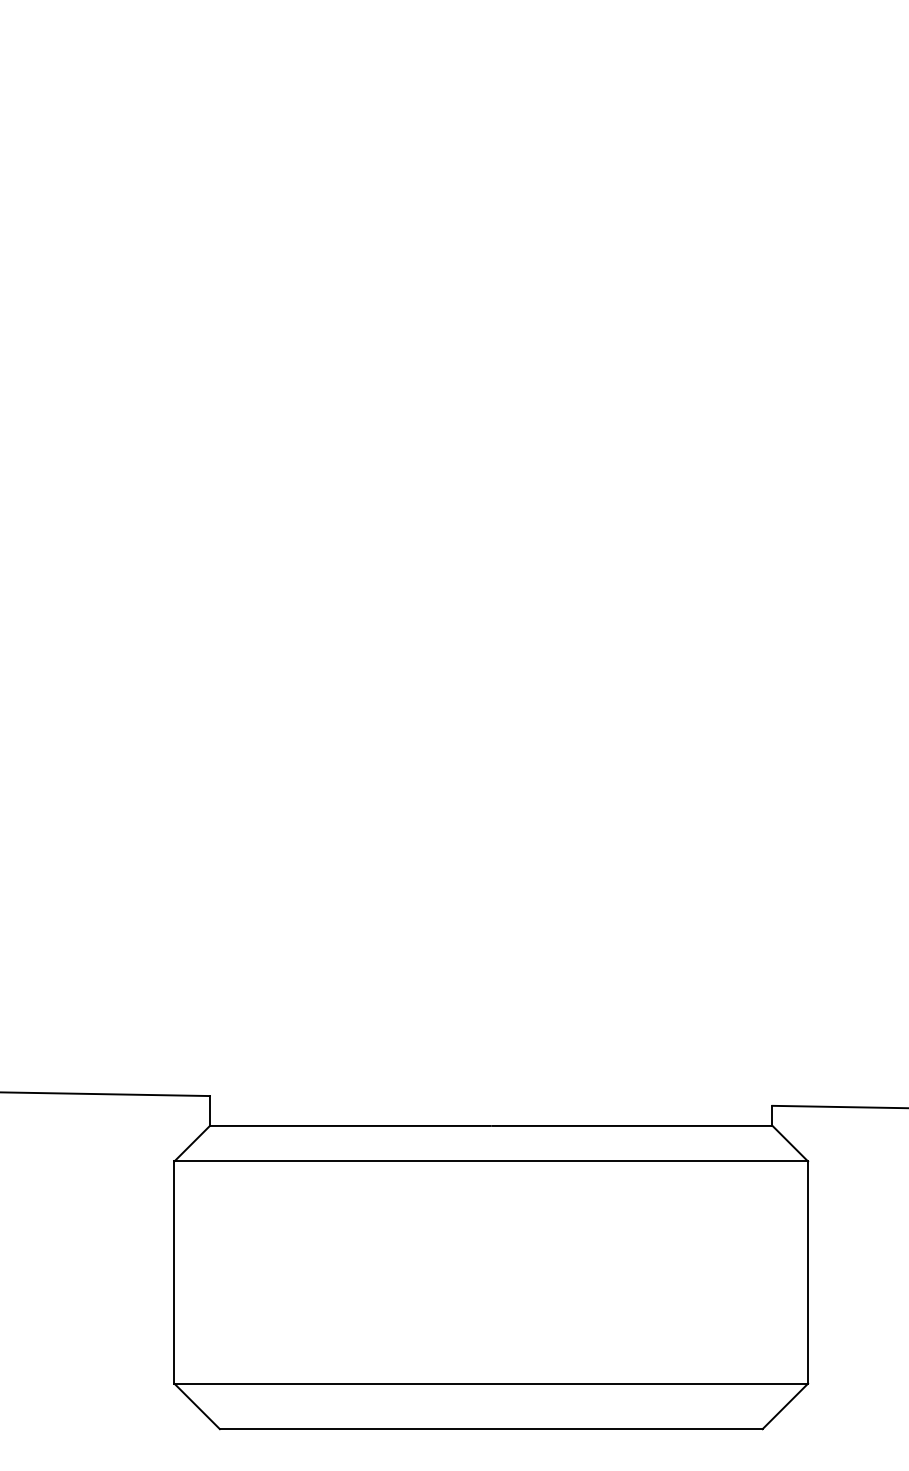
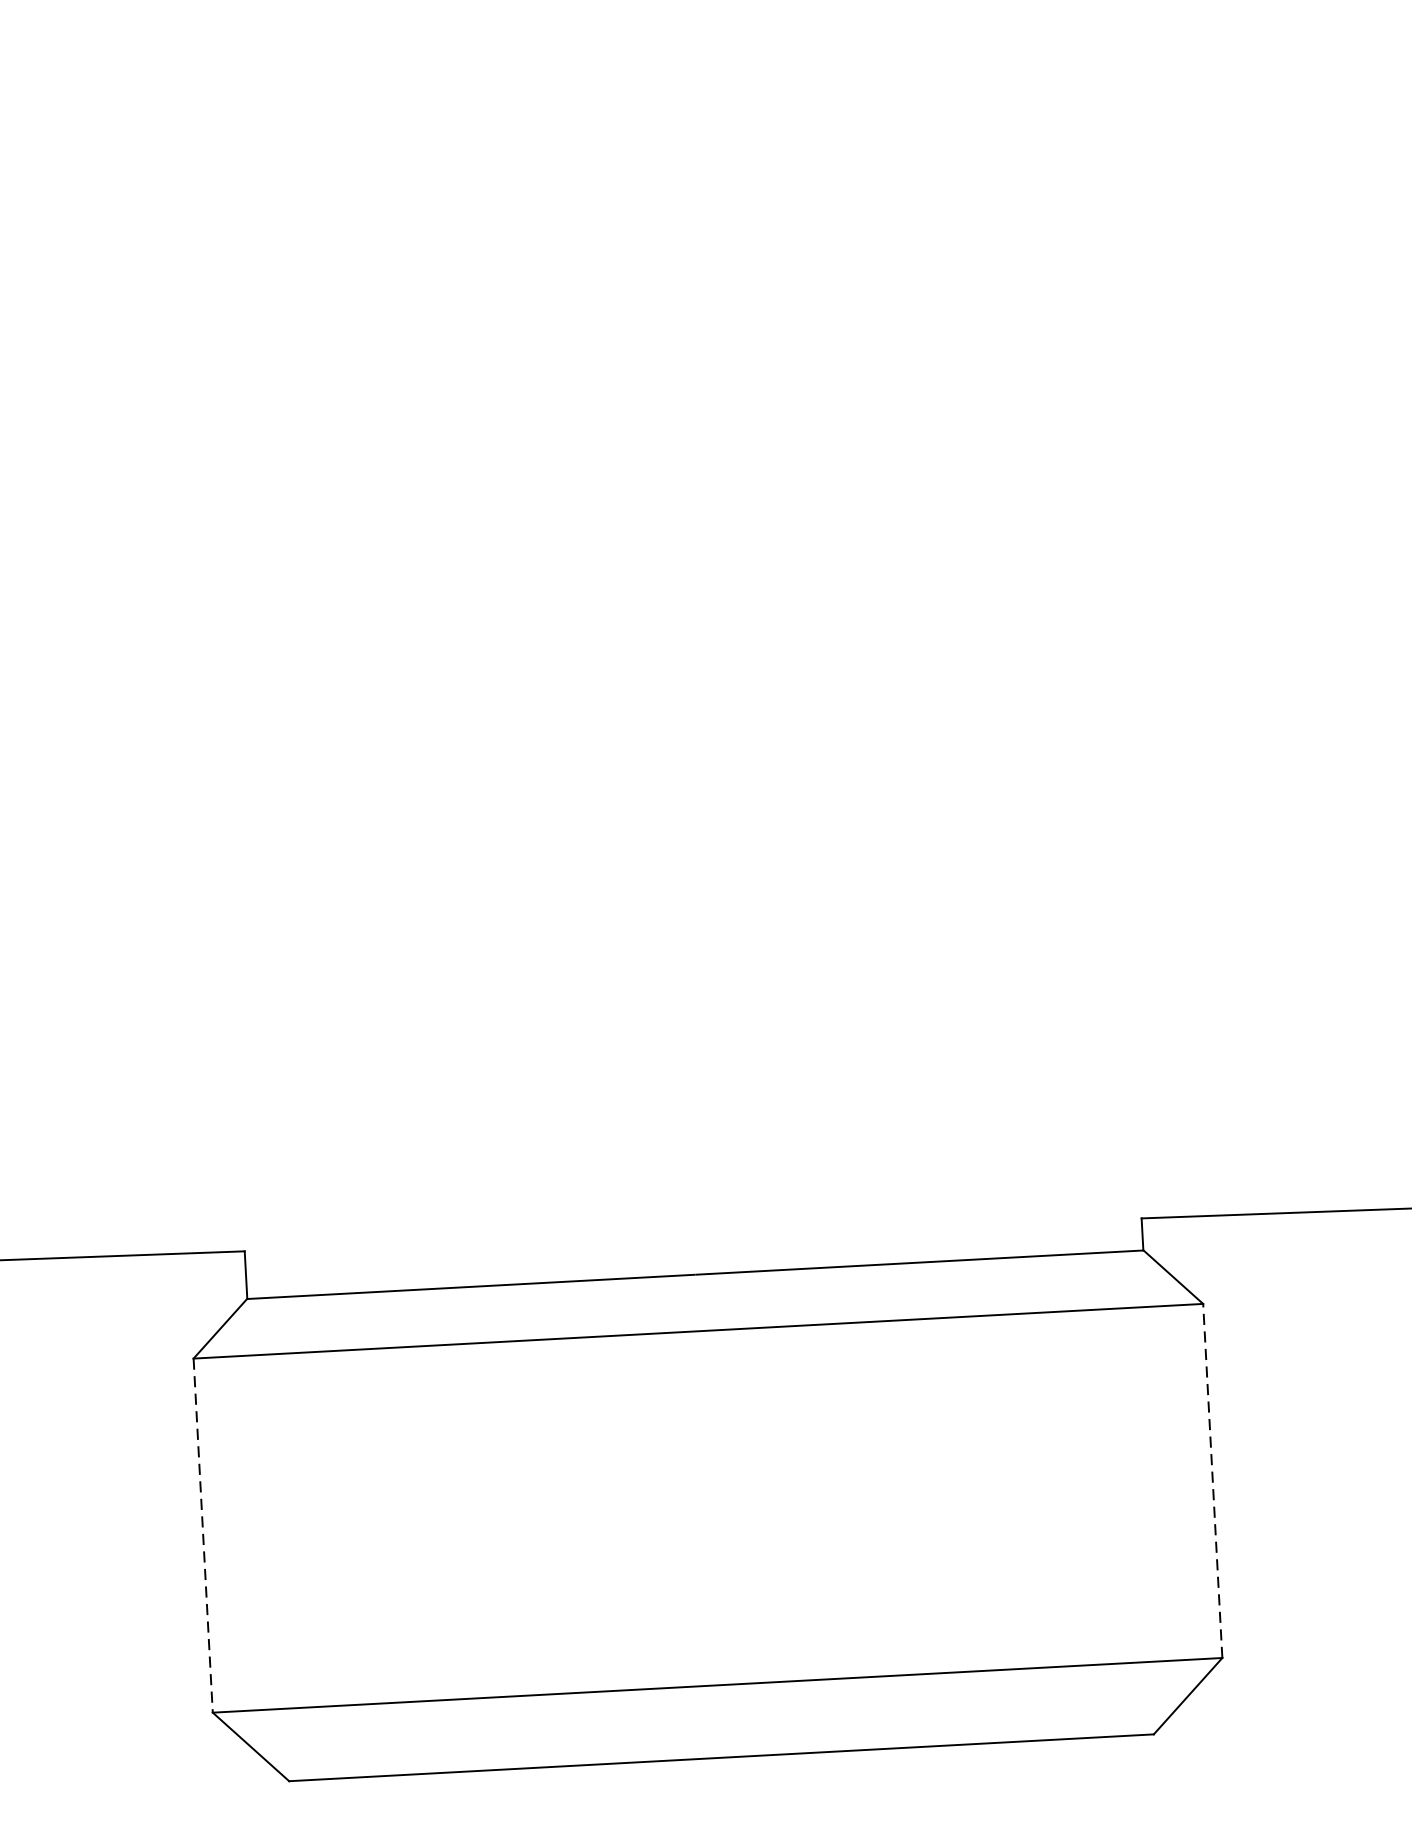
line: (808, 1272) -> (1213, 1480), solid -> dashed
line: (174, 1273) -> (203, 1537), solid -> dashed

